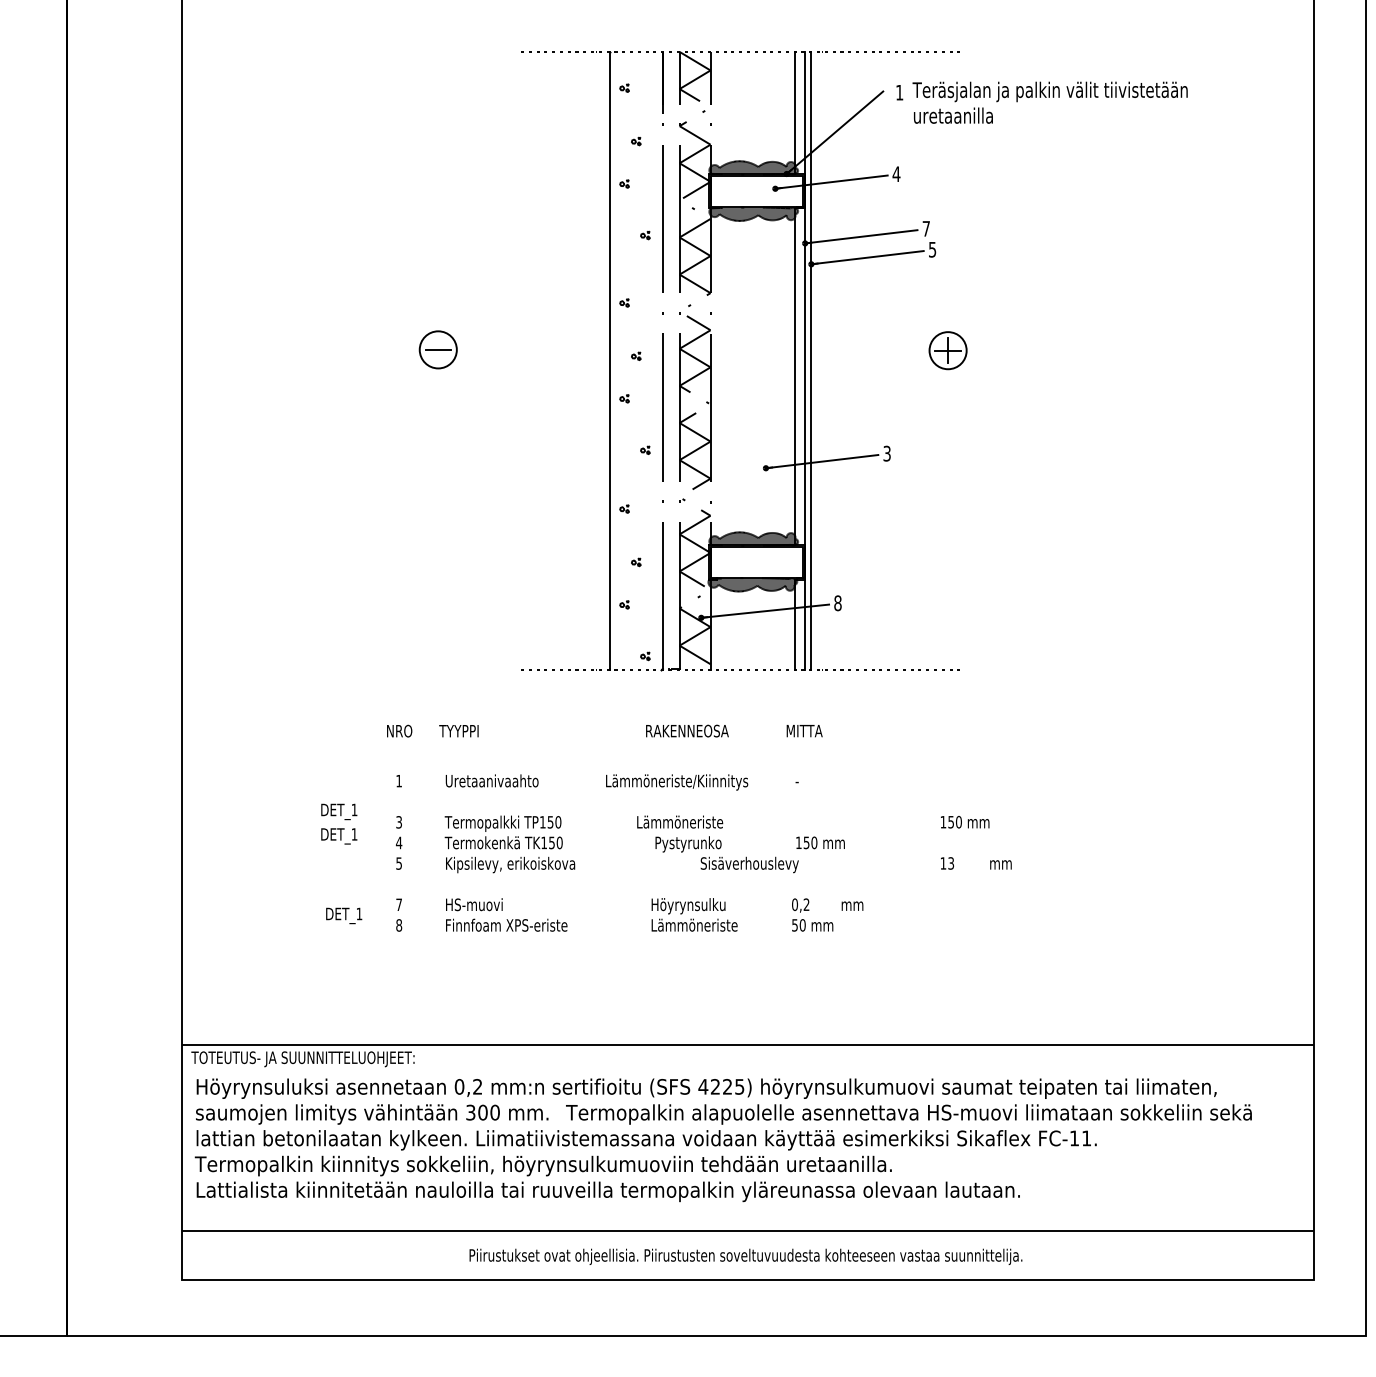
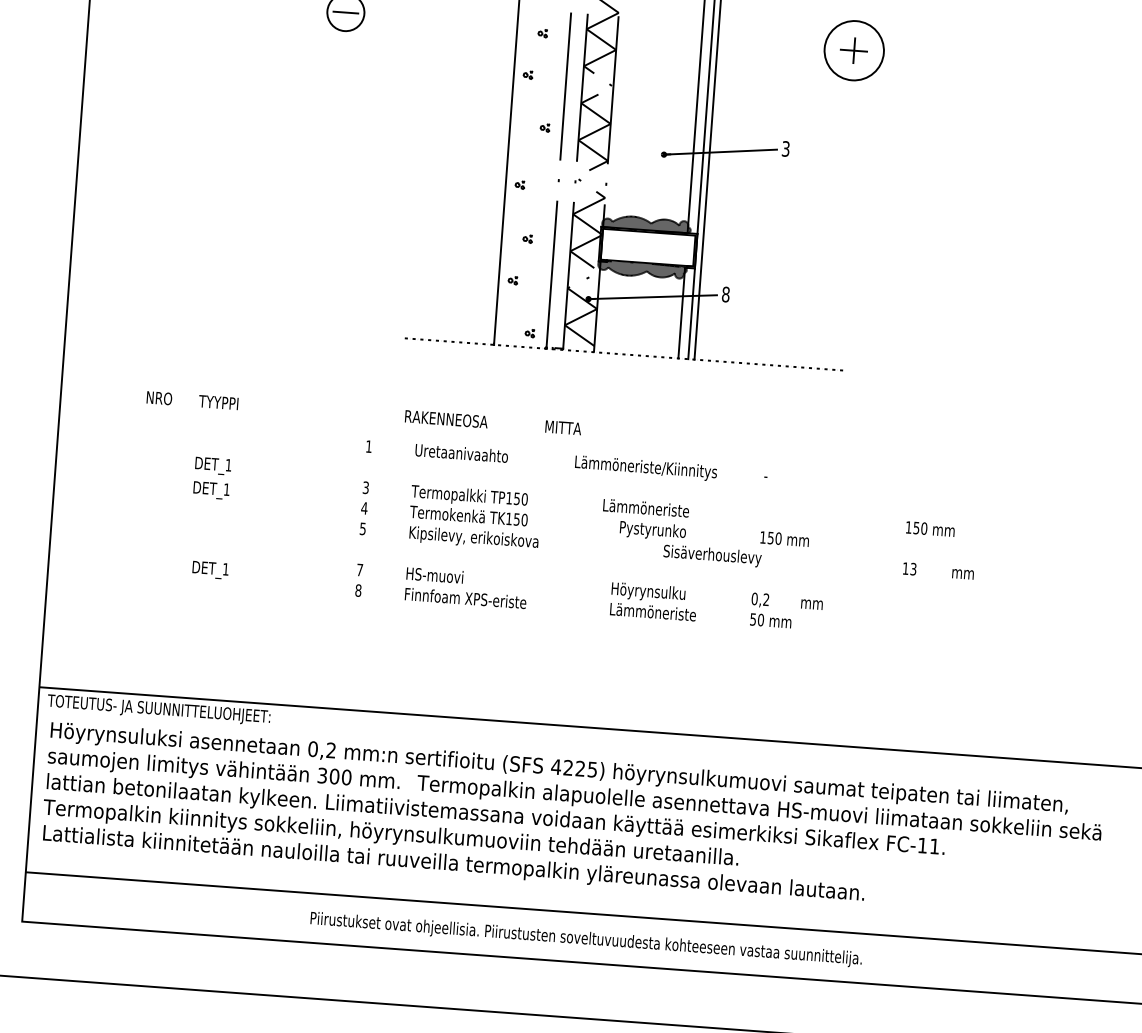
circle: (947, 350) -> (853, 50), size x1.6
text: (604, 730) -> (363, 412), moved
text: (703, 852) -> (667, 540), moved

